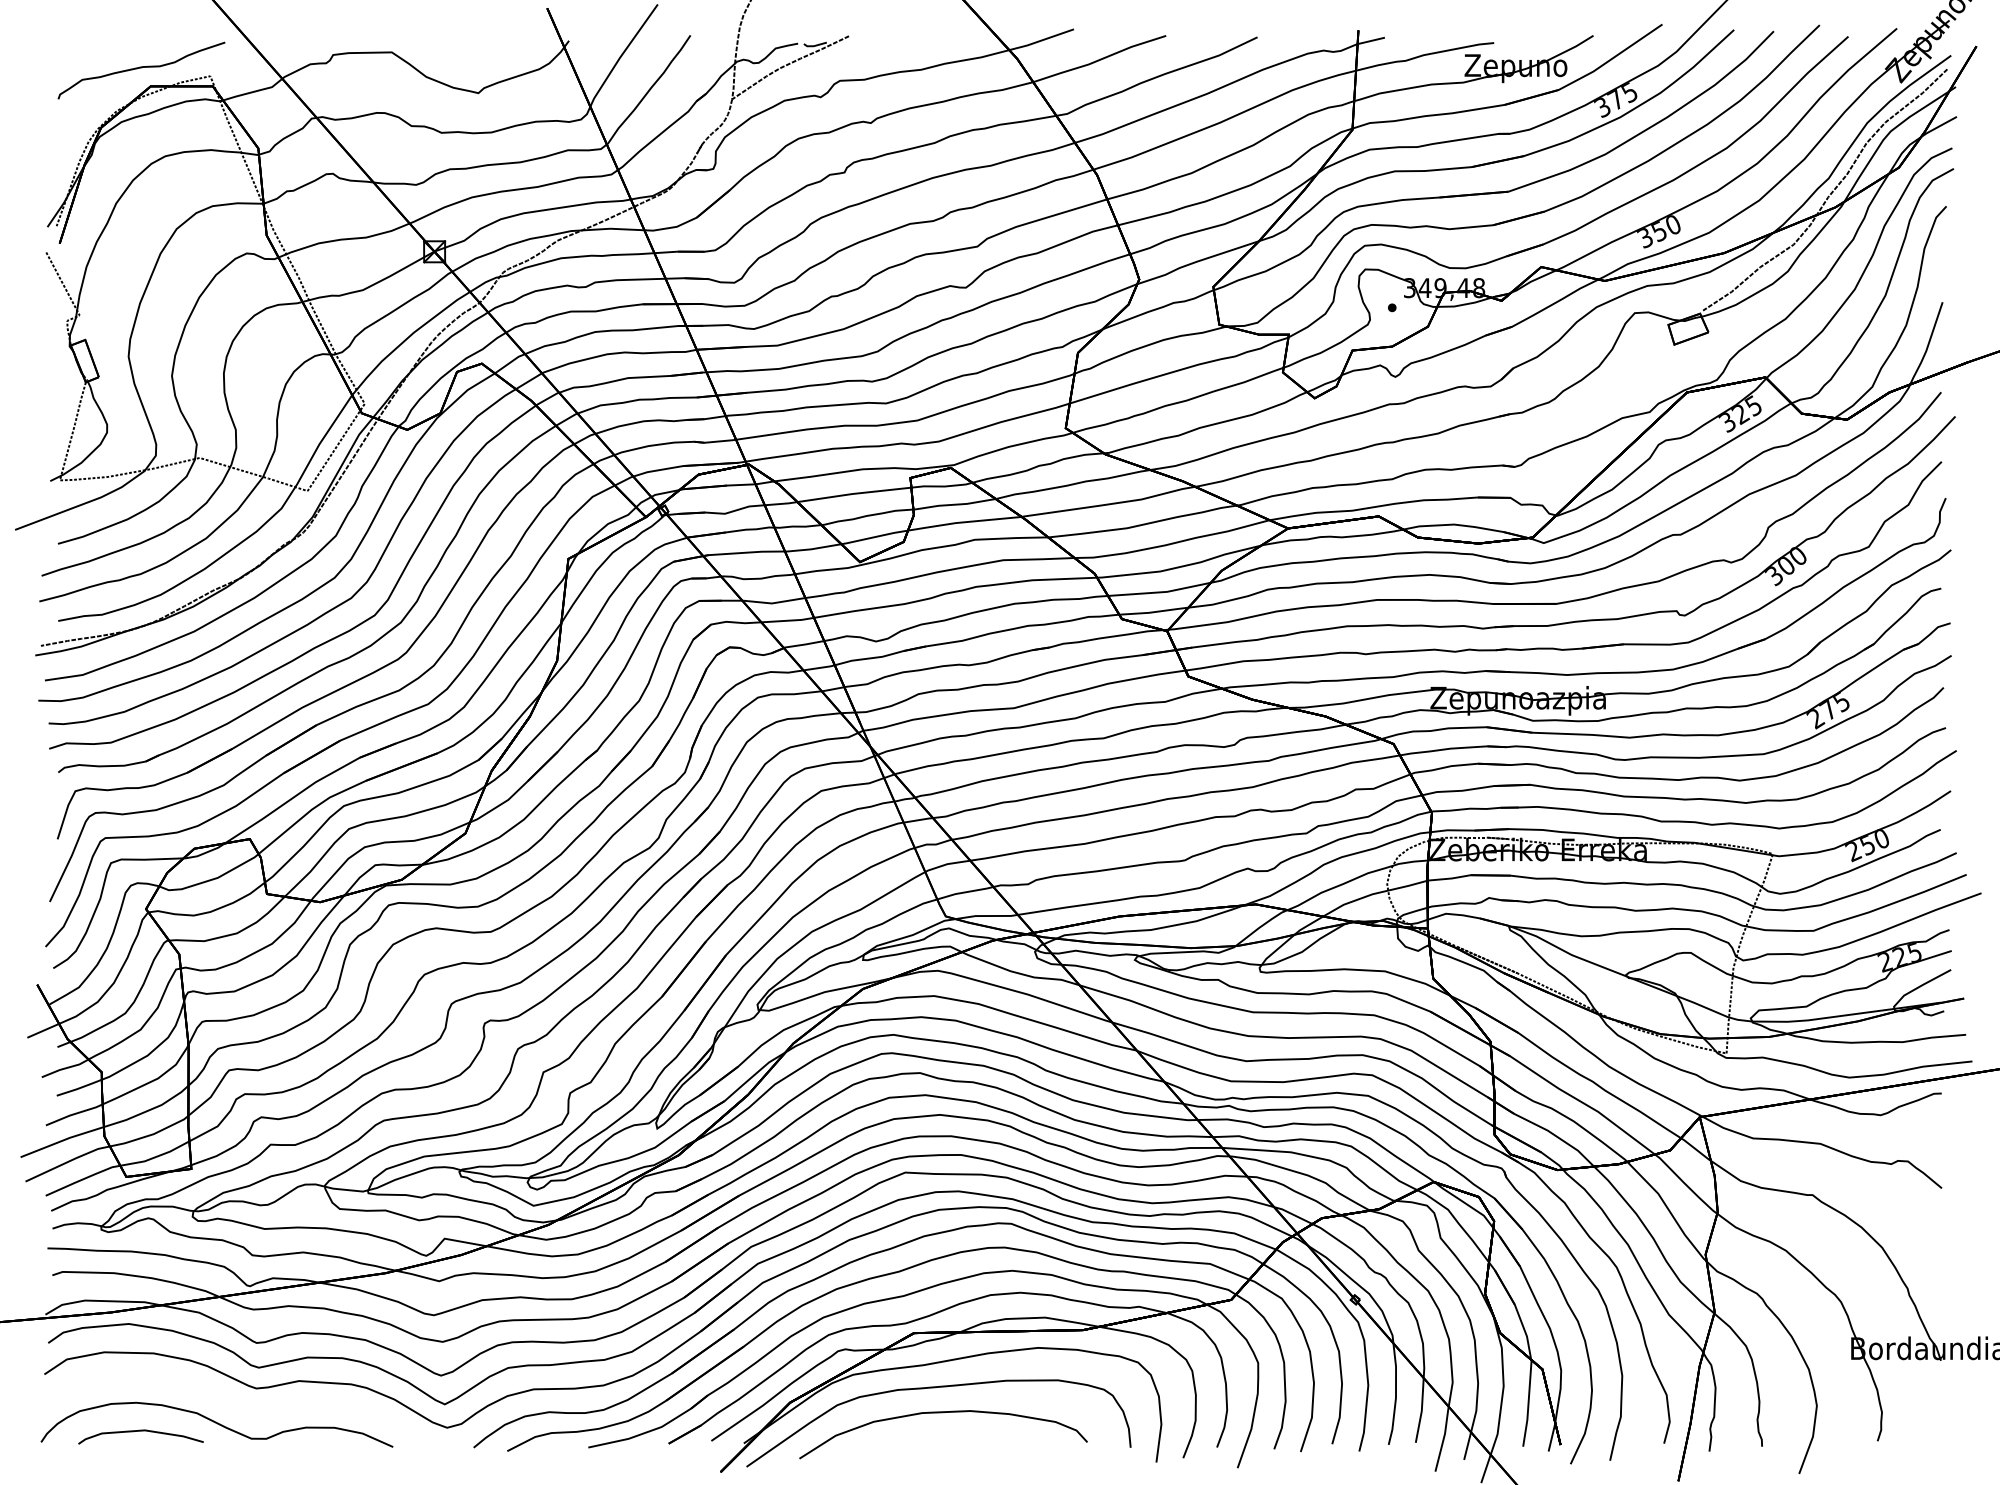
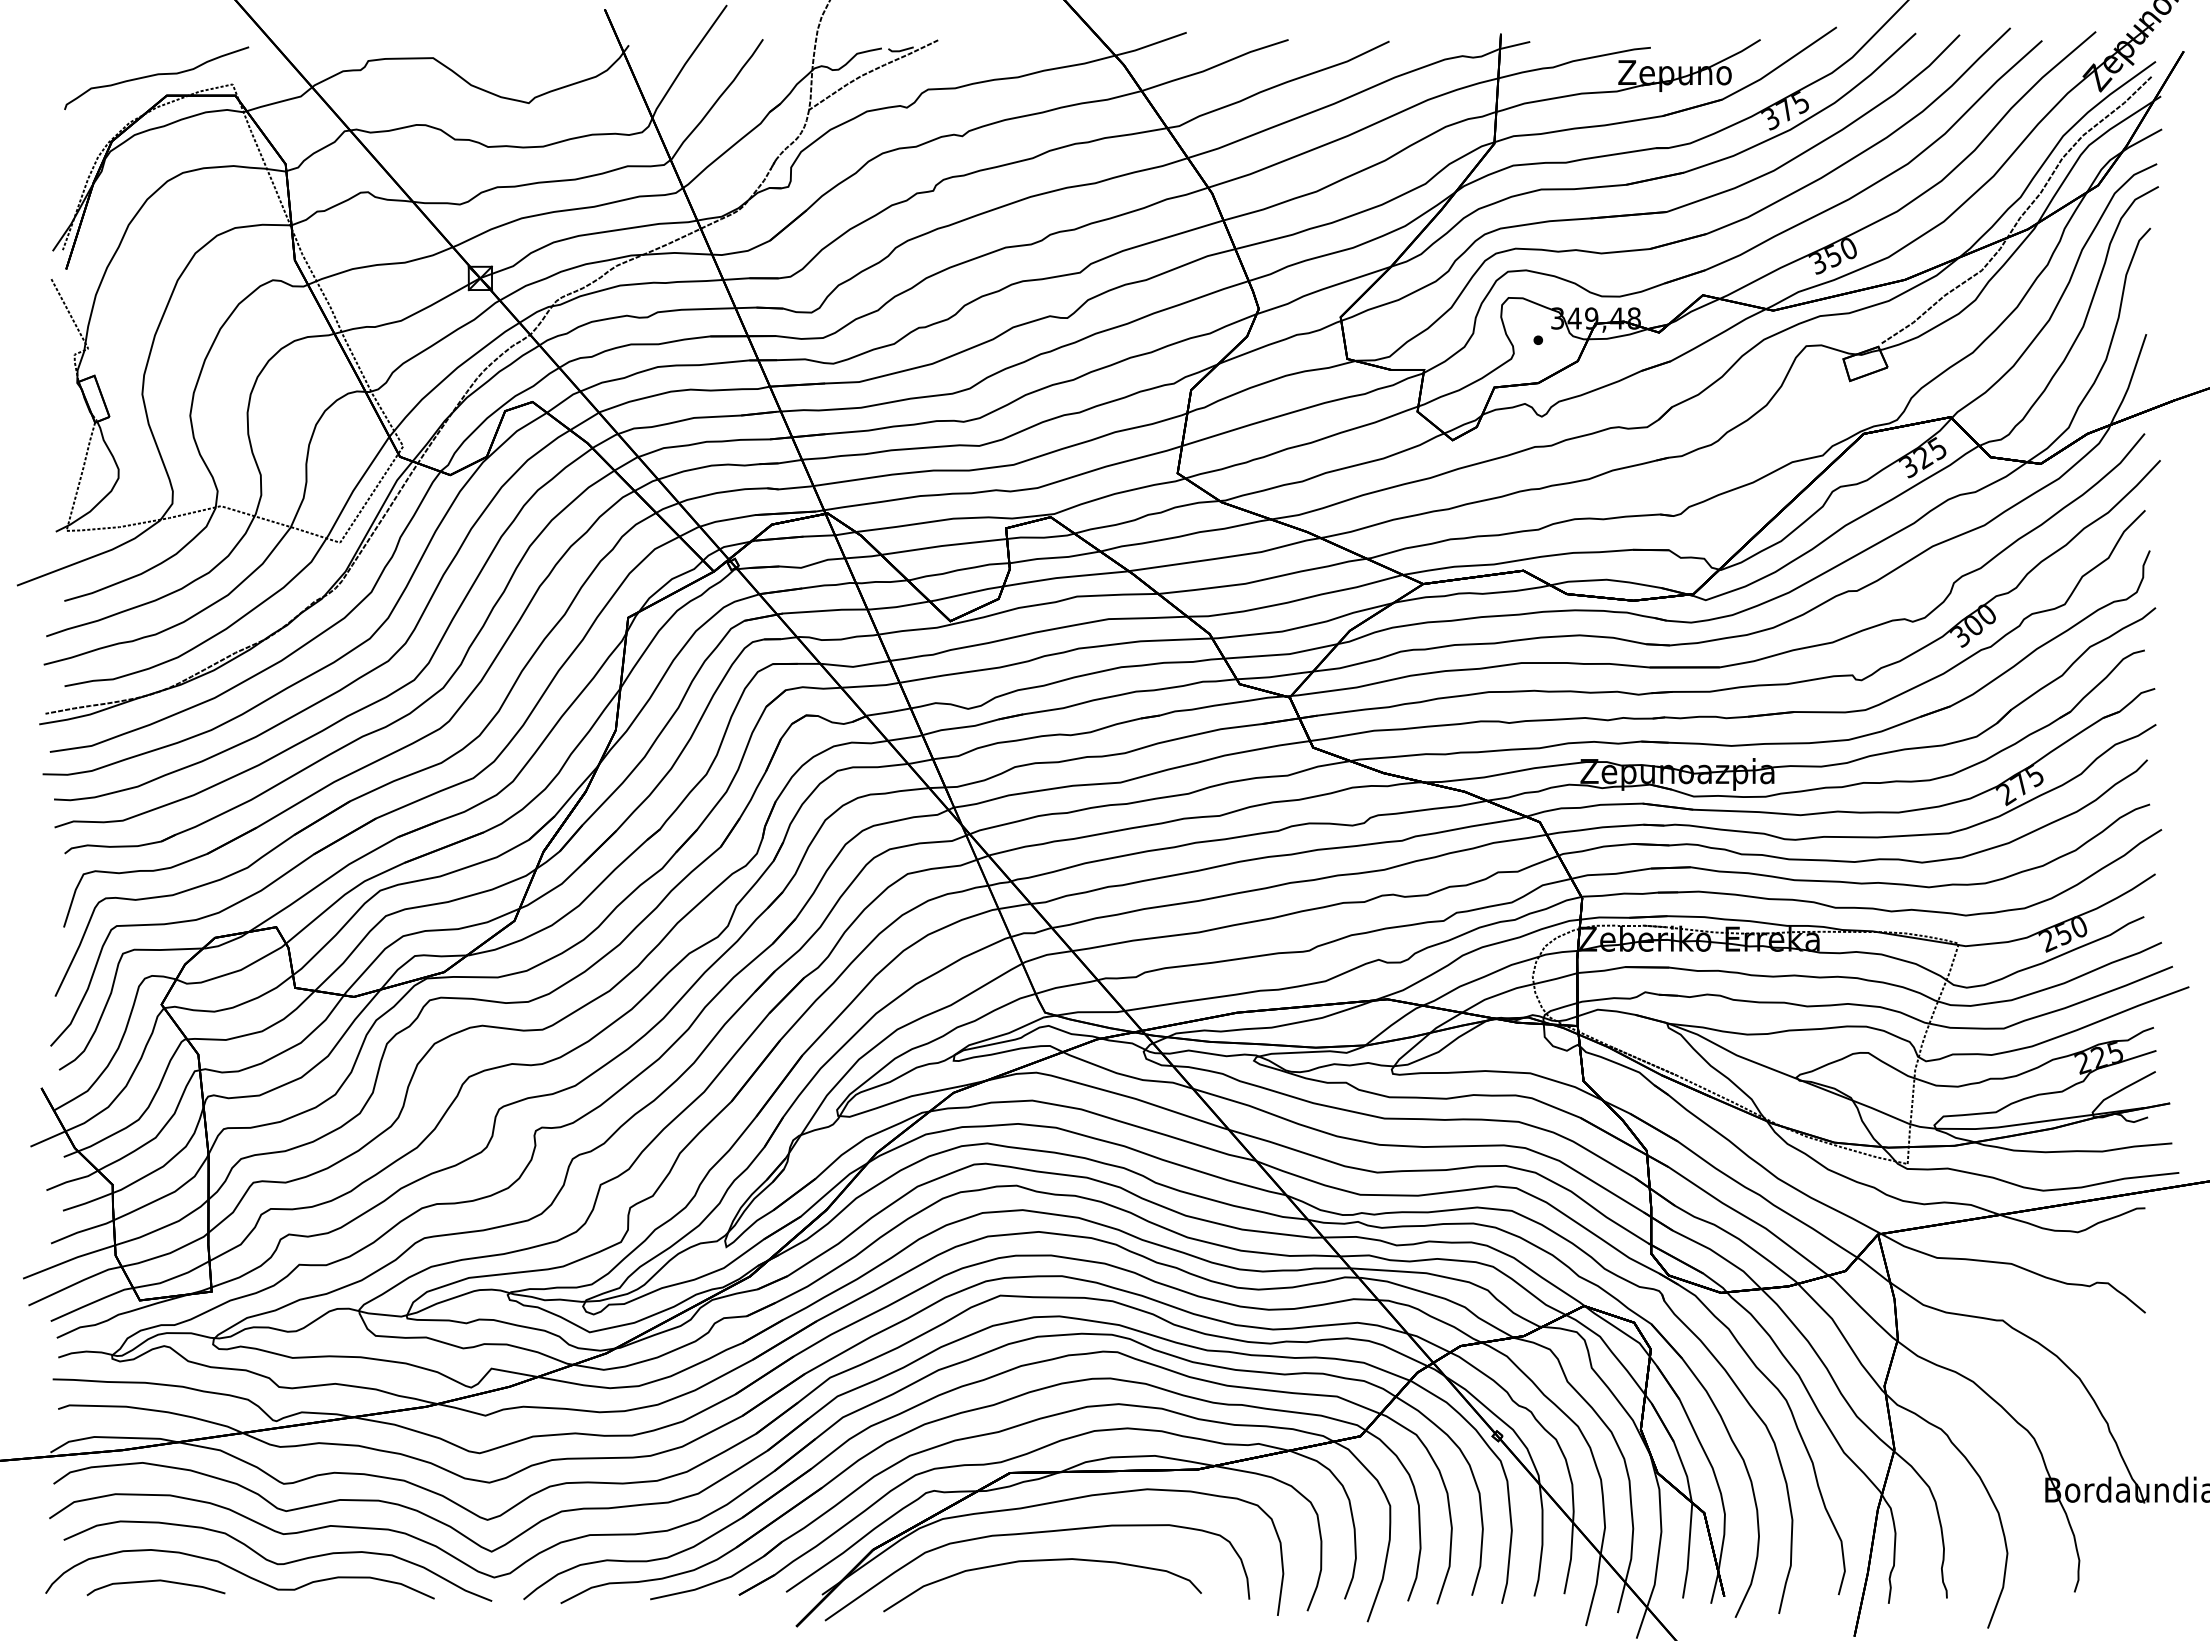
curve: (250, 1414) -> (276, 1562), added

